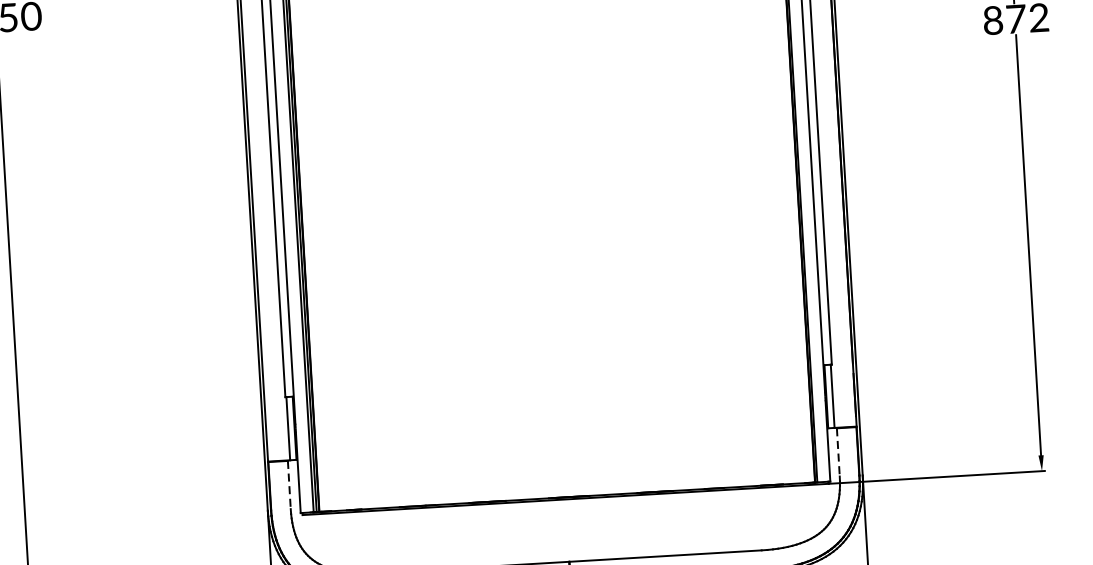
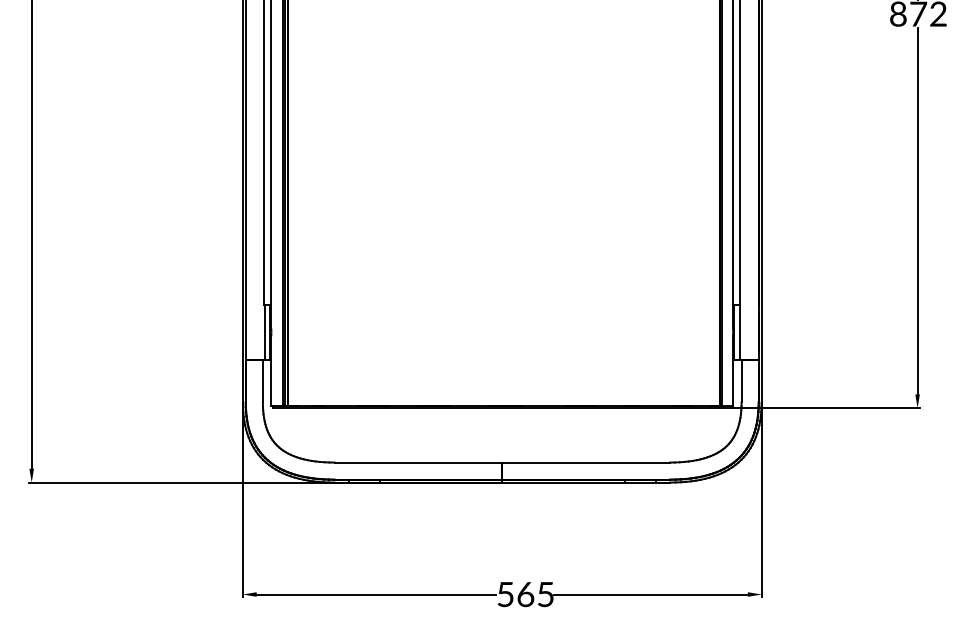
line: (838, 452) -> (741, 381), dashed -> solid
line: (288, 485) -> (262, 381), dashed -> solid

